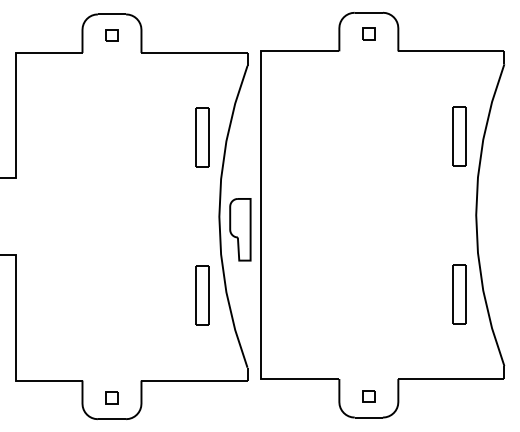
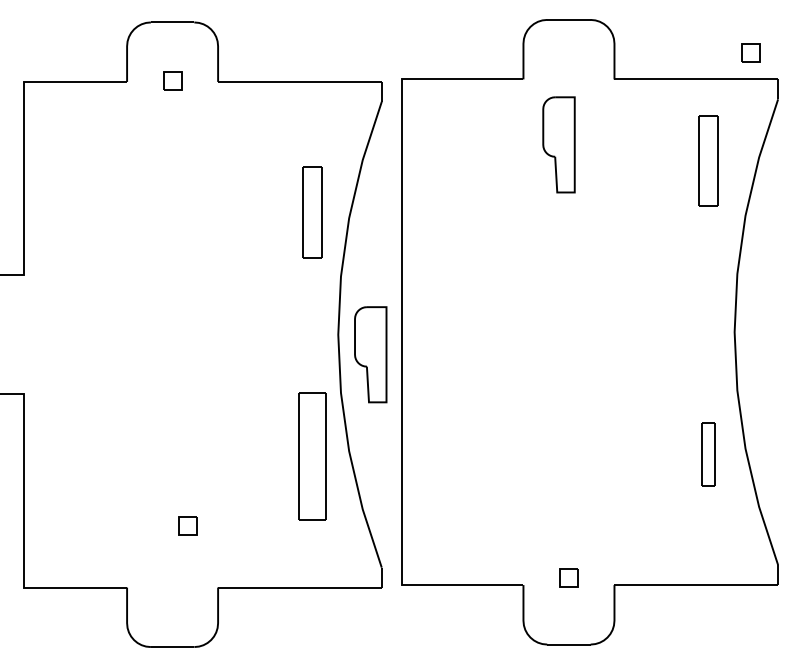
part: (368, 33) -> (750, 51), moved
part: (111, 35) -> (171, 81), moved
part: (362, 93) -> (559, 144), added
part: (459, 136) -> (708, 161), moved
part: (459, 294) -> (708, 454), size x0.7
part: (202, 295) -> (312, 456), size x1.4
part: (368, 396) -> (568, 578), moved
part: (111, 397) -> (187, 525), moved

